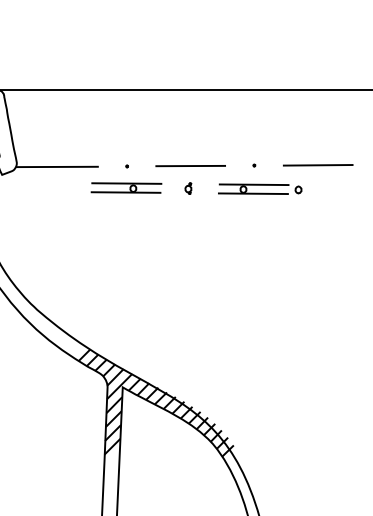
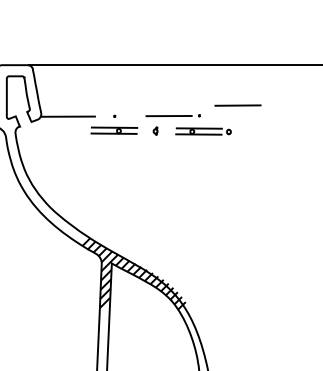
line: (317, 165) -> (237, 105), moved
line: (189, 166) -> (168, 116), moved

